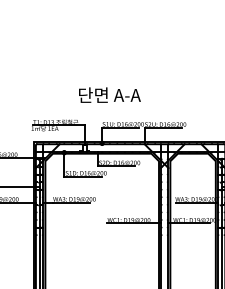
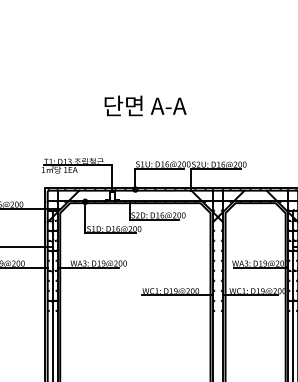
text: (109, 94) -> (145, 105), moved

